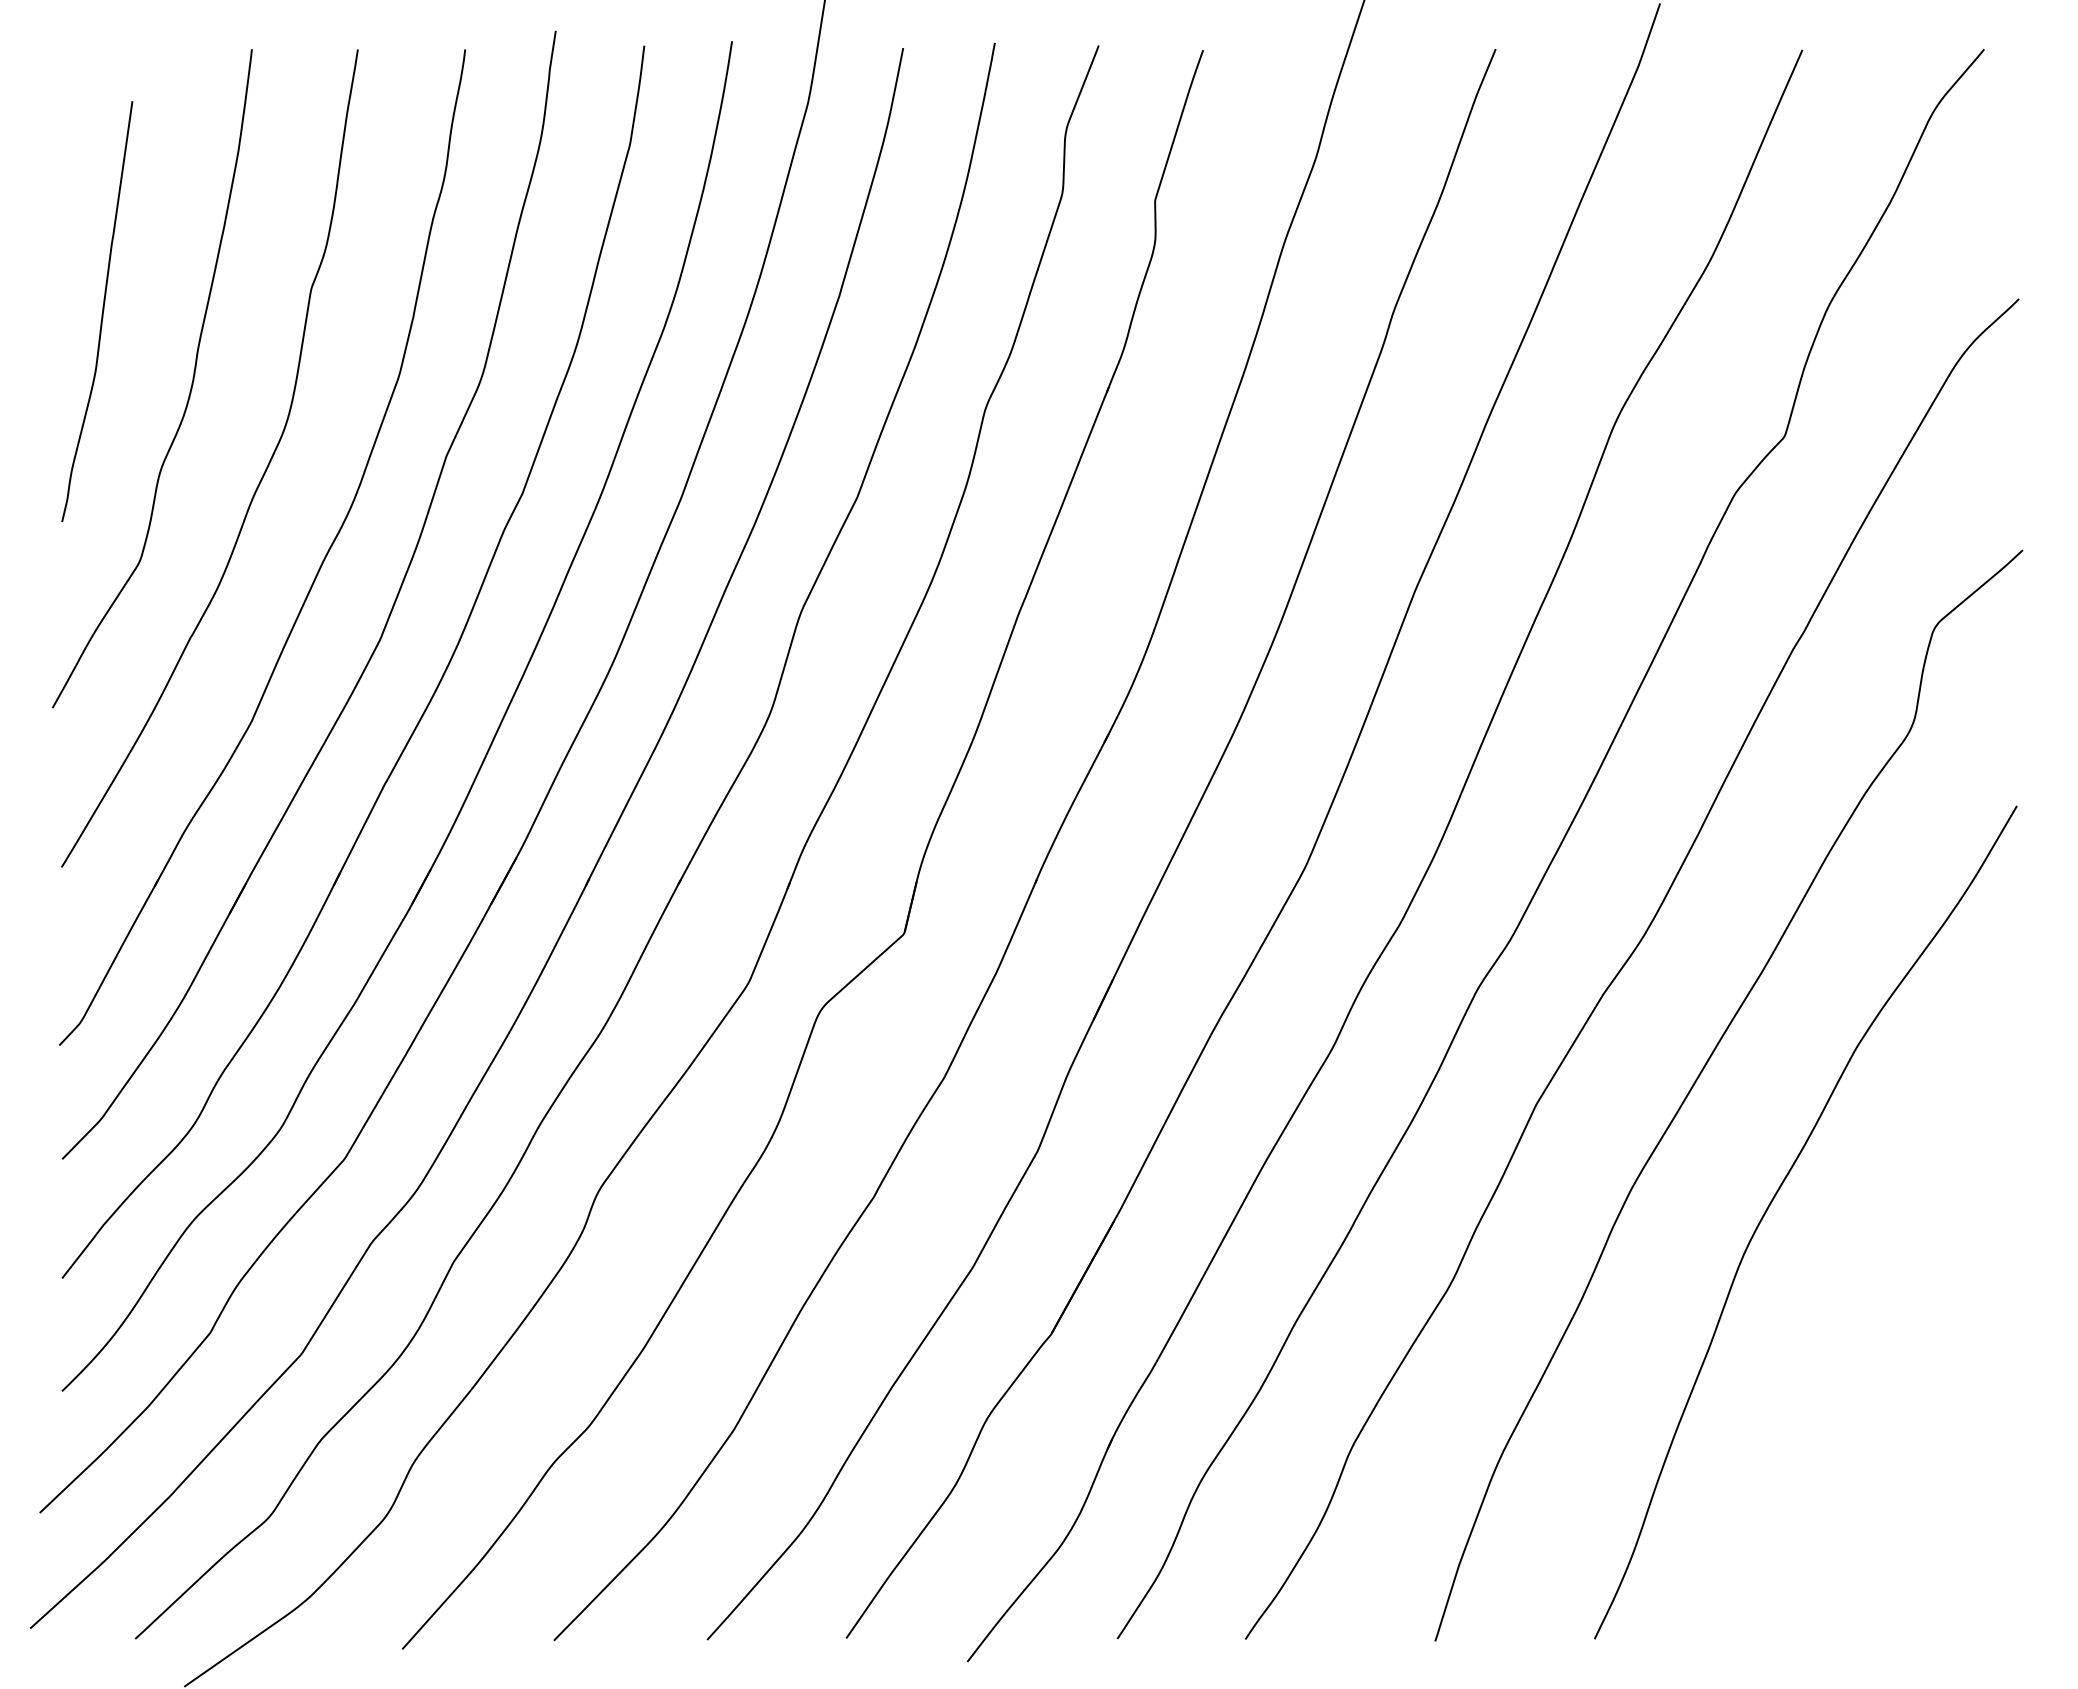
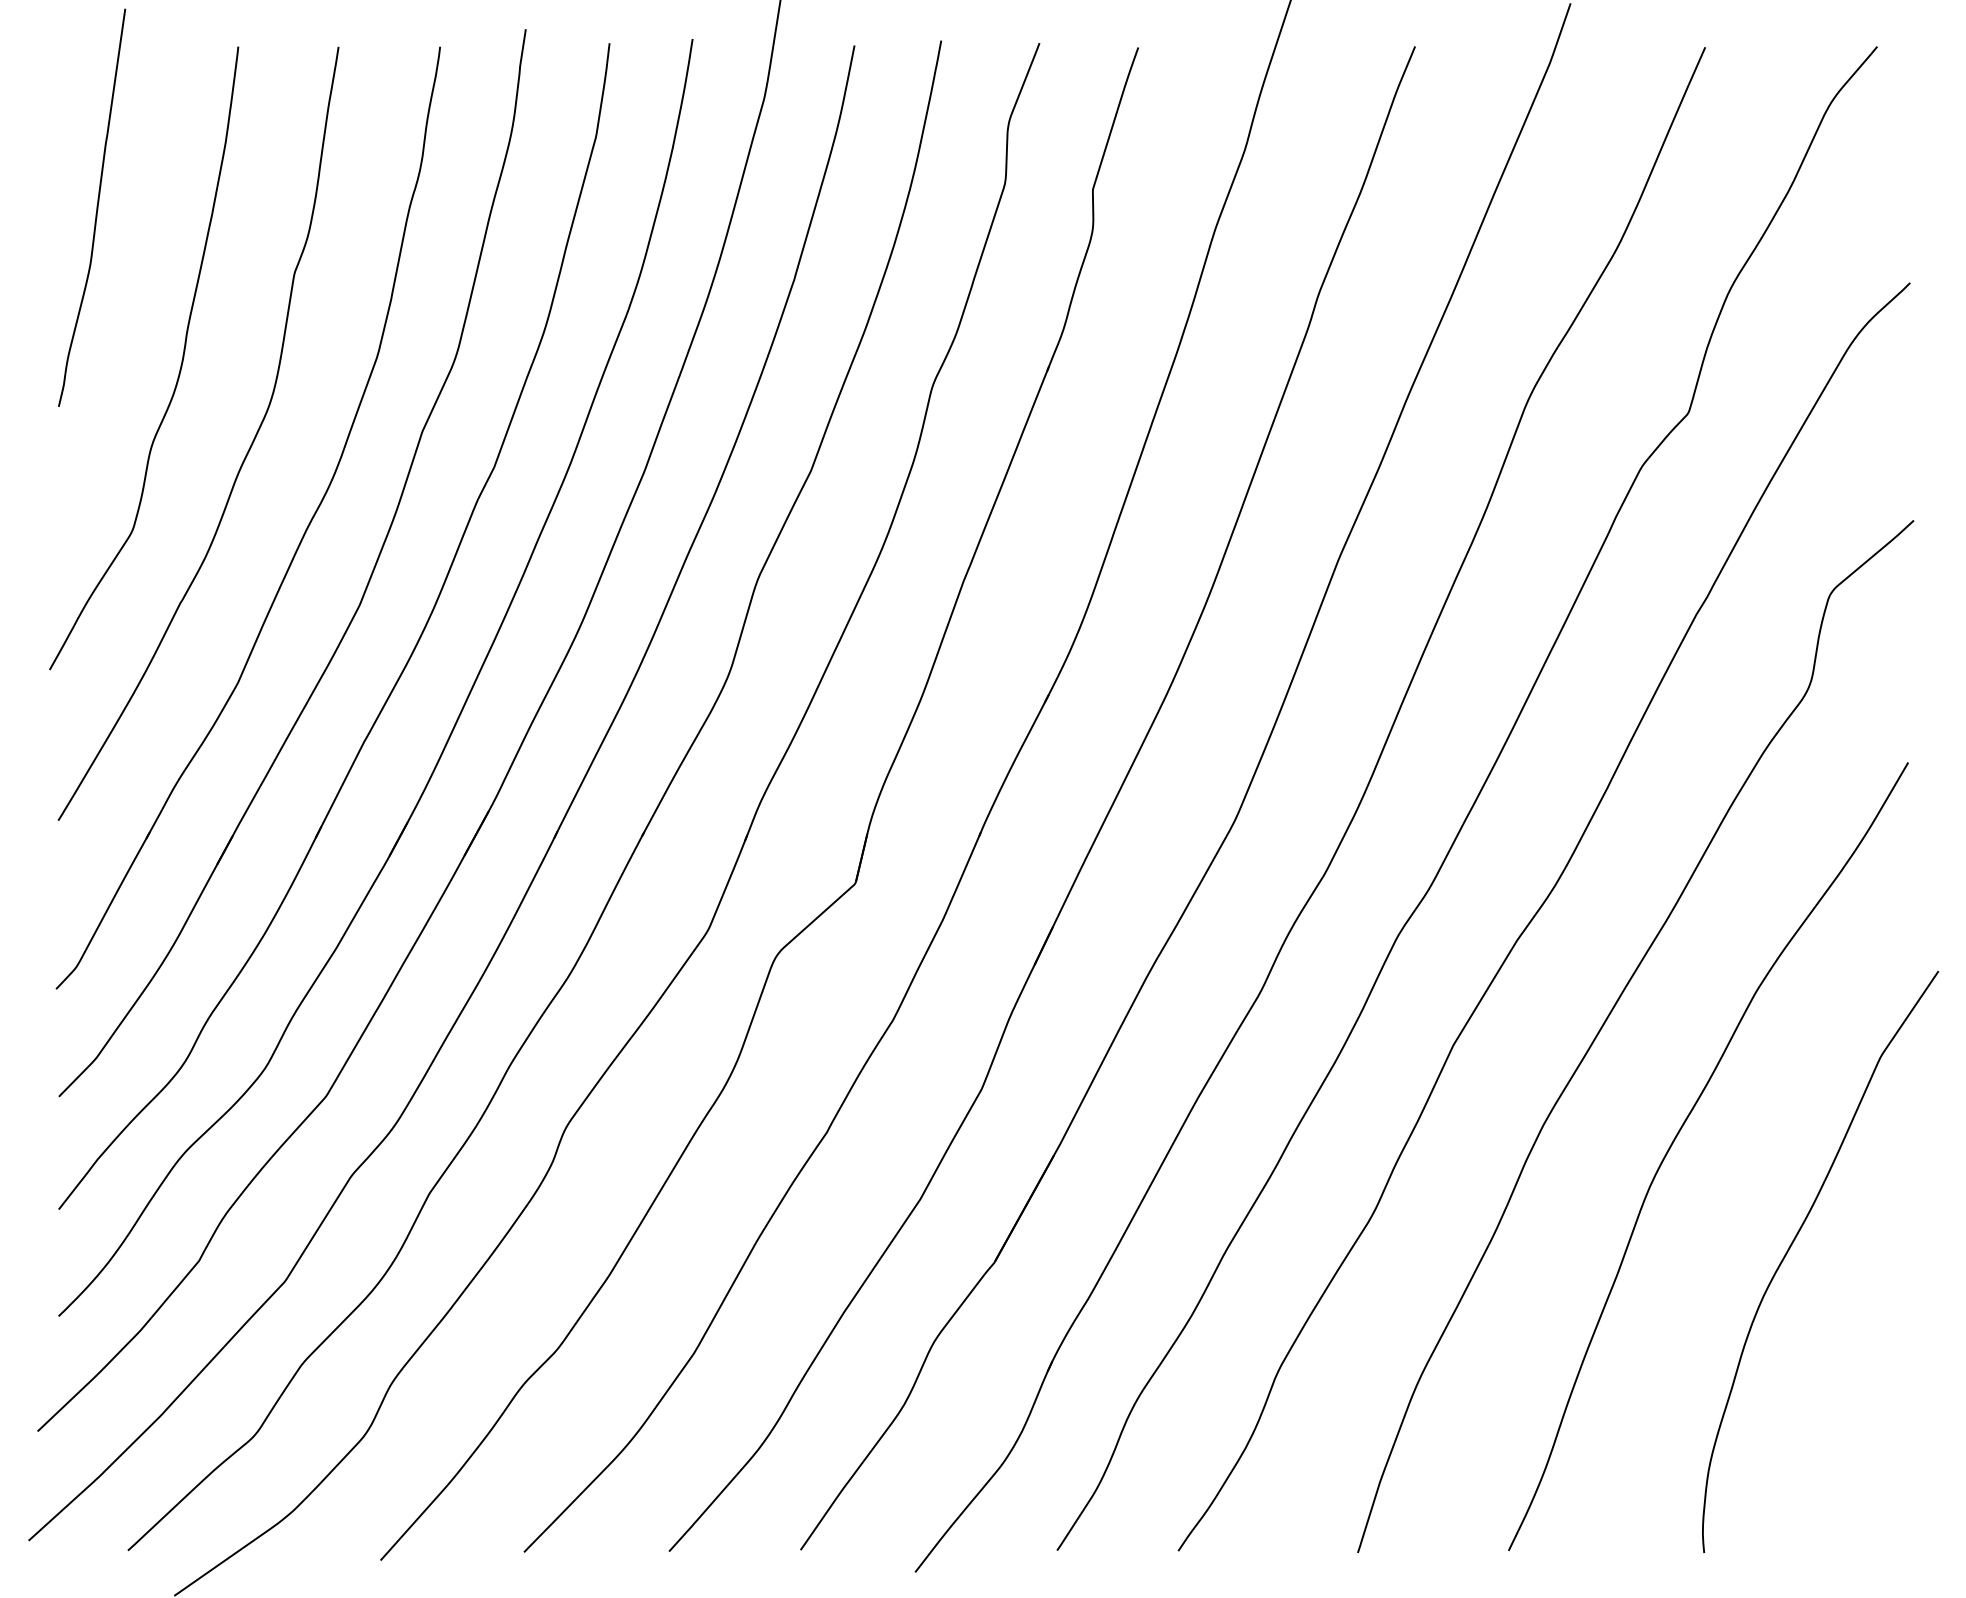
curve: (101, 313) -> (96, 209), moved
curve: (1895, 1314) -> (1793, 1243), added

